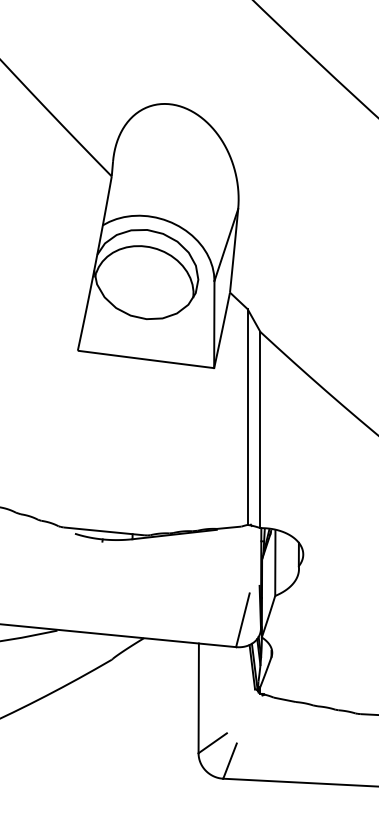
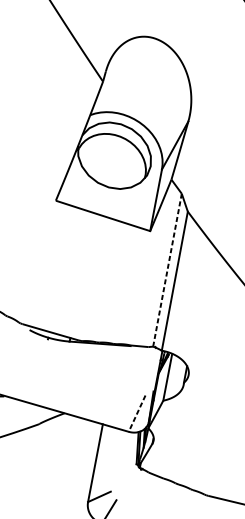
line: (247, 417) -> (167, 270), solid -> dashed
line: (242, 620) -> (136, 413), solid -> dashed

